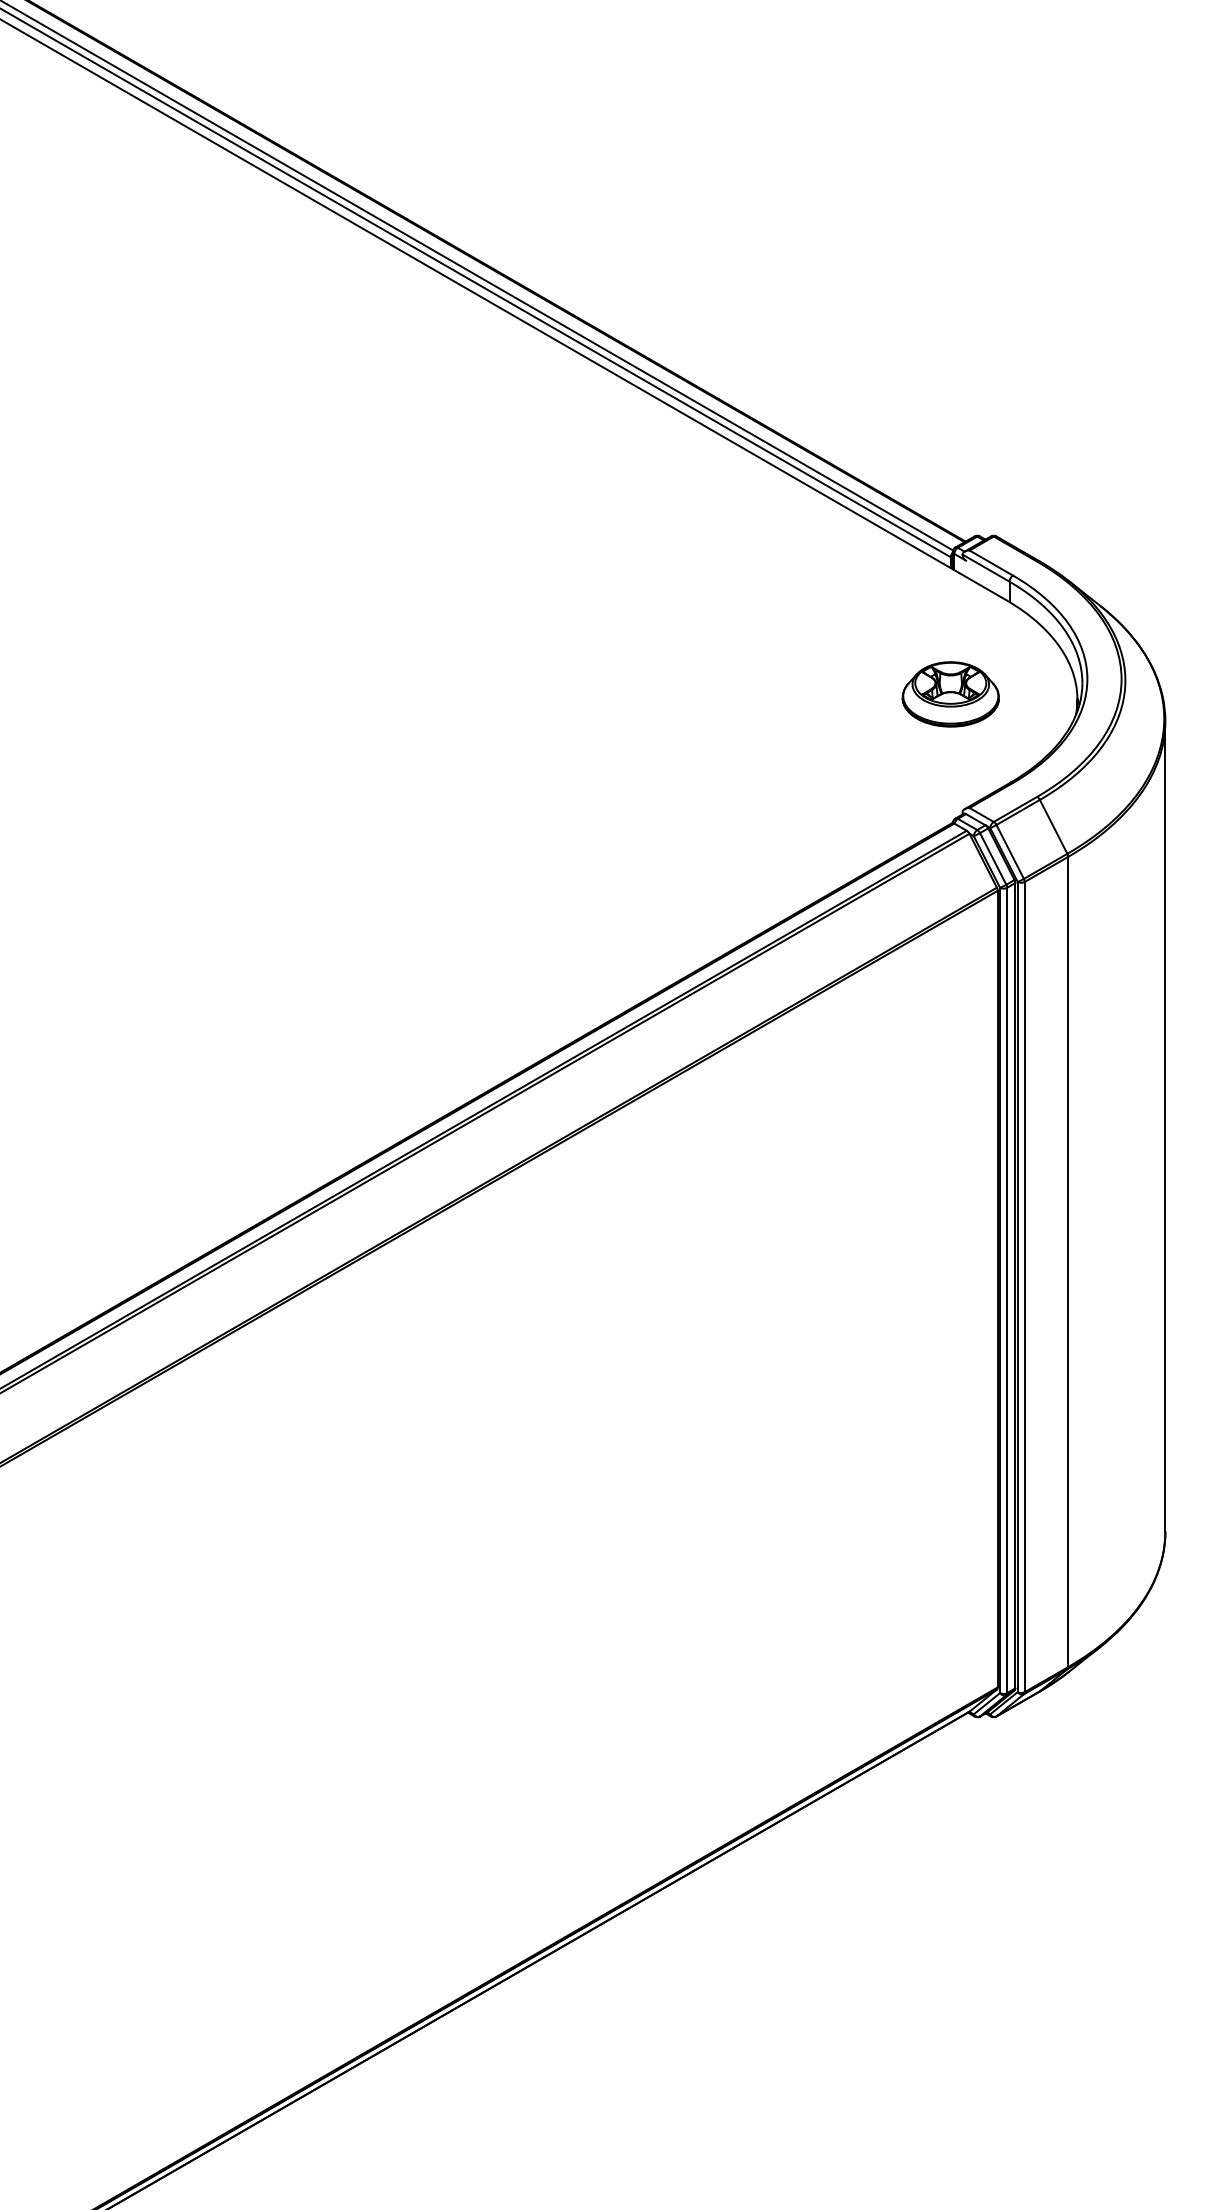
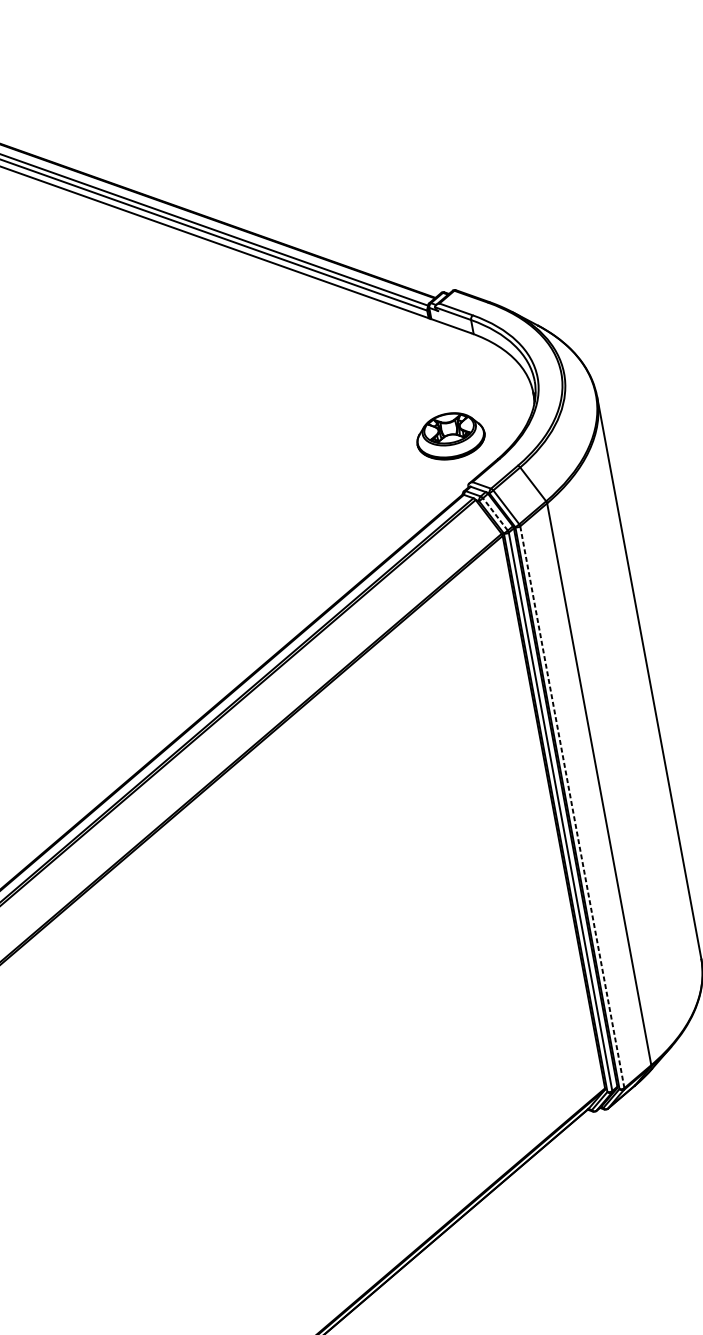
part: (950, 694) -> (450, 436), moved
line: (993, 858) -> (495, 514), solid -> dashed
line: (1024, 1286) -> (572, 806), solid -> dashed

